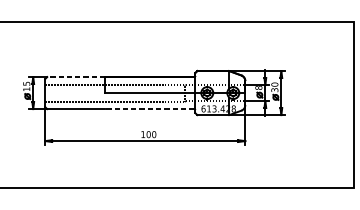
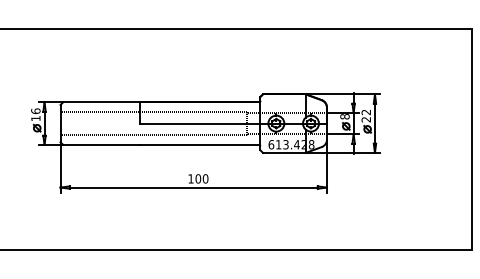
line: (76, 77) -> (101, 102), dashed -> solid
text: (26, 83) -> (35, 110), 15 -> 16
text: (274, 86) -> (366, 115), 30 -> 22
line: (149, 108) -> (199, 144), dashed -> solid

